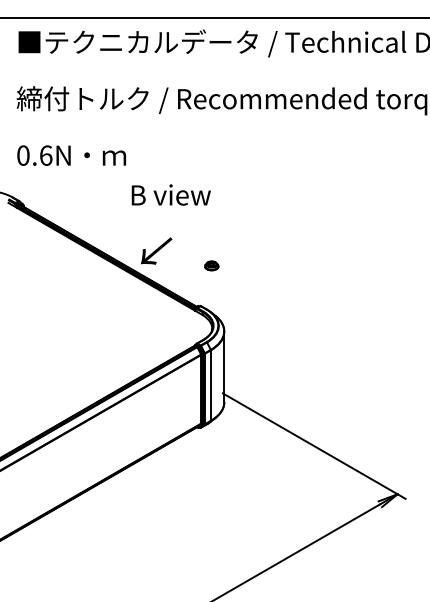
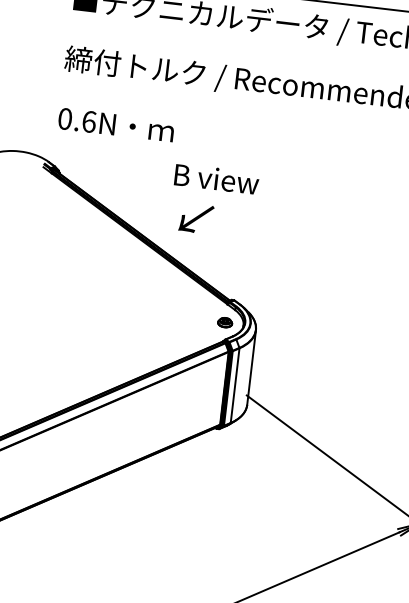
text: (156, 250) -> (196, 217), moved
part: (211, 265) -> (224, 322), moved

